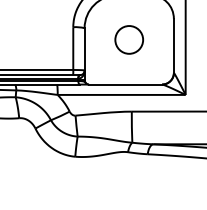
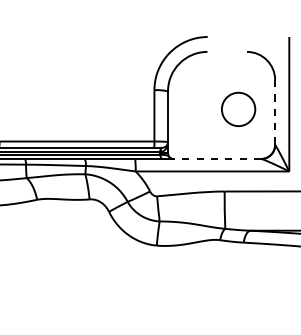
circle: (129, 39) -> (238, 108), moved
line: (174, 46) -> (275, 113), solid -> dashed
line: (125, 84) -> (217, 159), solid -> dashed

